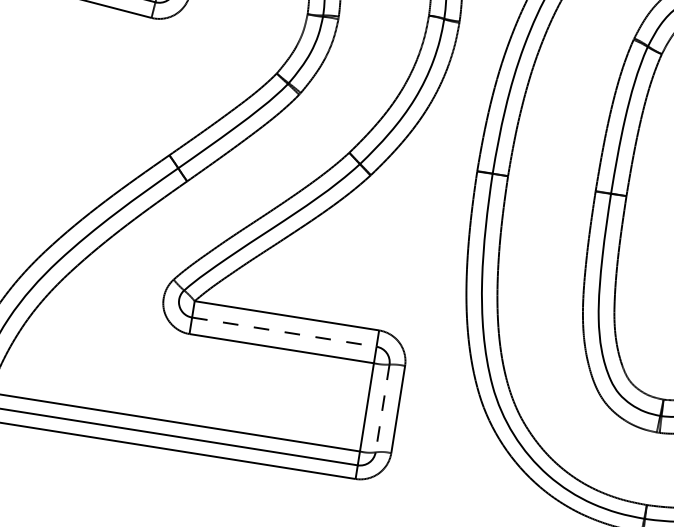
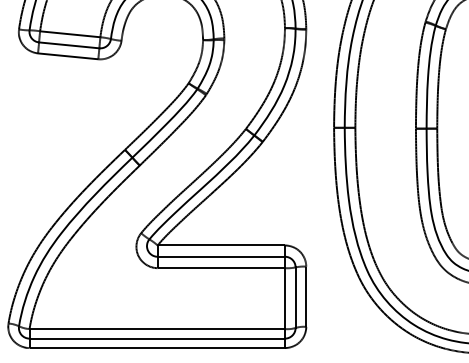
line: (284, 331) -> (221, 256), dashed -> solid
line: (382, 409) -> (295, 298), dashed -> solid

